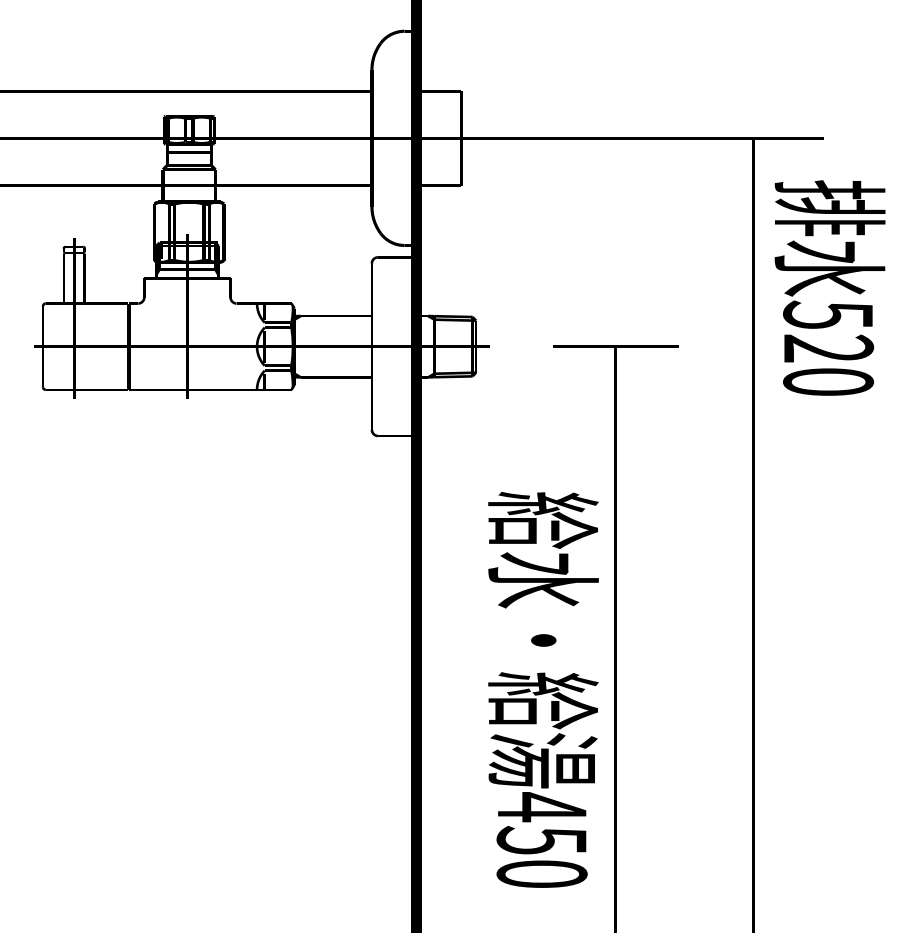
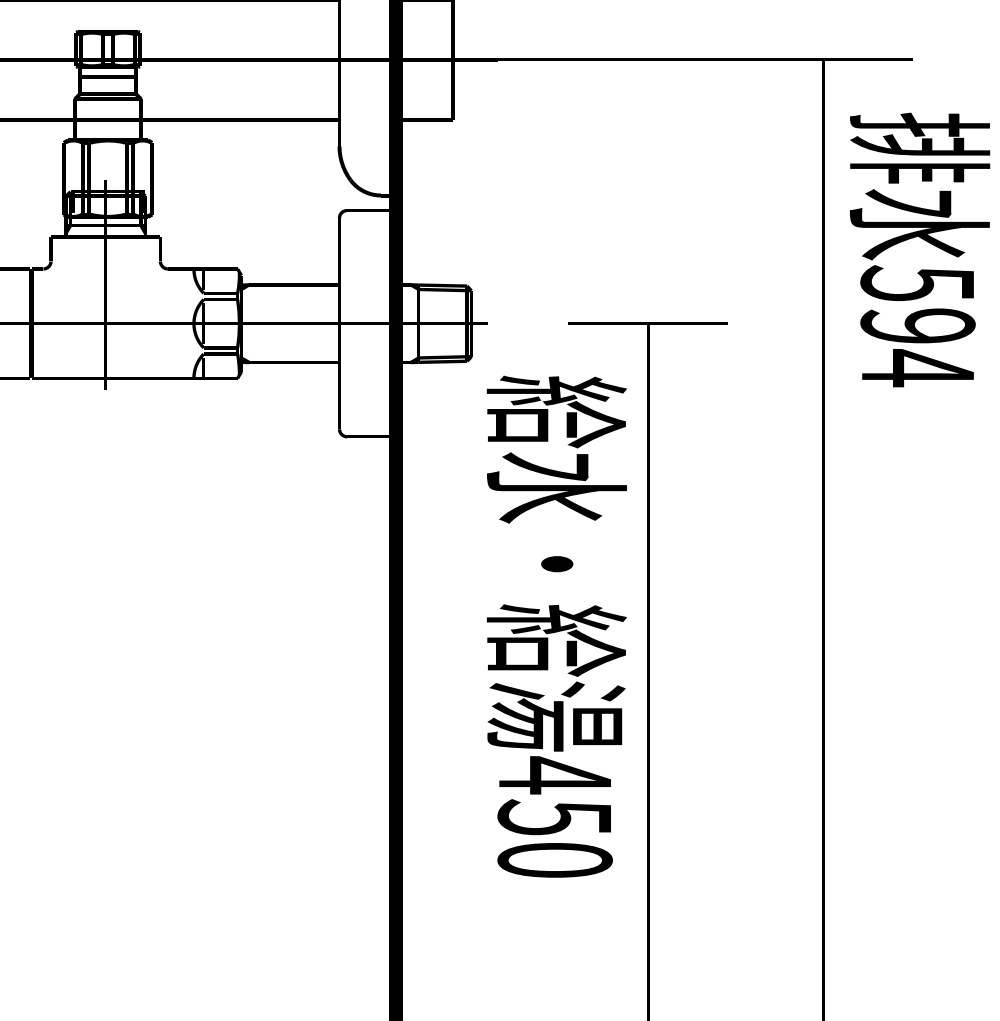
text: (828, 365) -> (918, 347), 520 -> 594
text: (543, 689) -> (556, 626), moved

